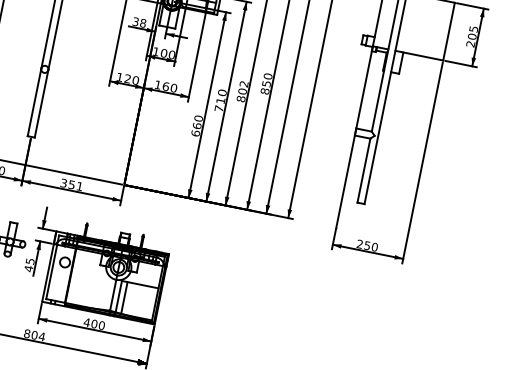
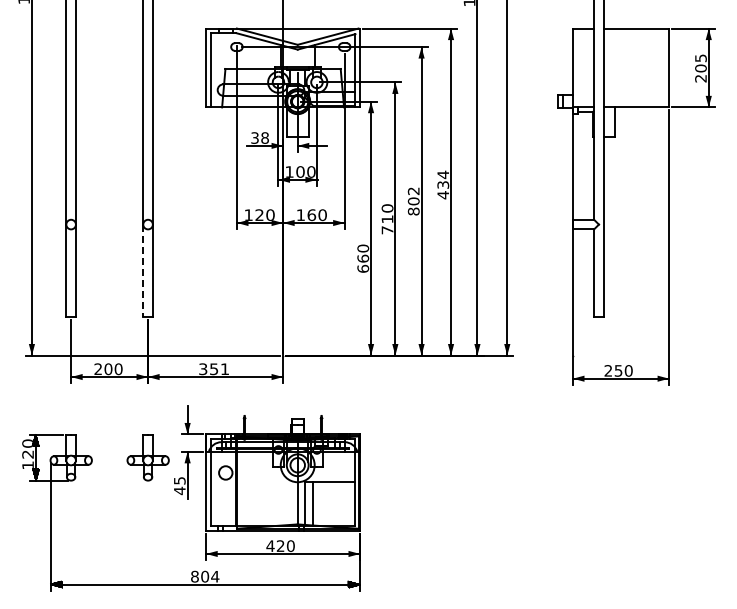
text: (266, 83) -> (443, 184), 850 -> 434
line: (34, 102) -> (143, 271), solid -> dashed
text: (94, 324) -> (280, 546), 400 -> 420

